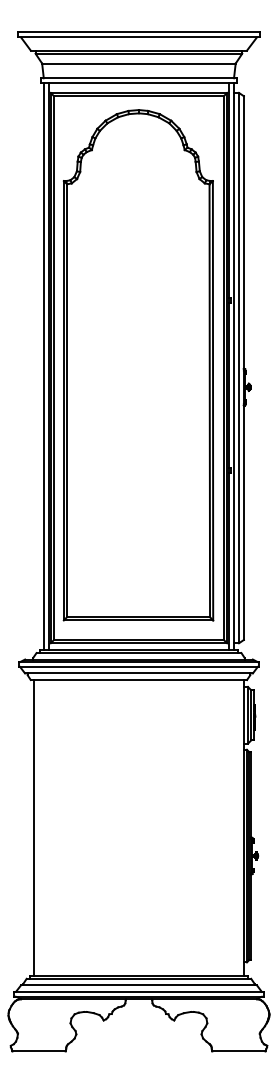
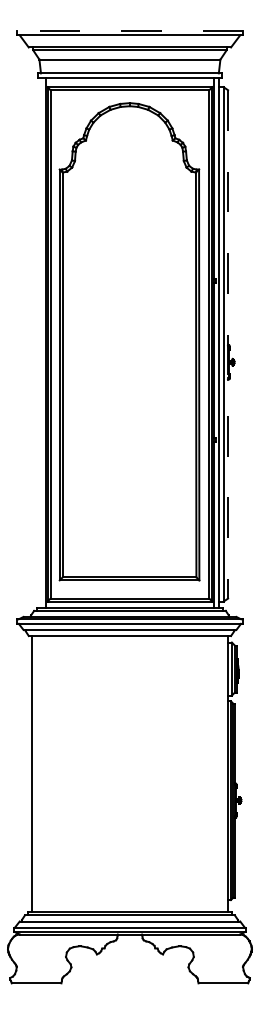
line: (138, 32) -> (129, 30), solid -> dashed
line: (43, 366) -> (40, 342), removed
line: (243, 368) -> (227, 344), solid -> dashed

